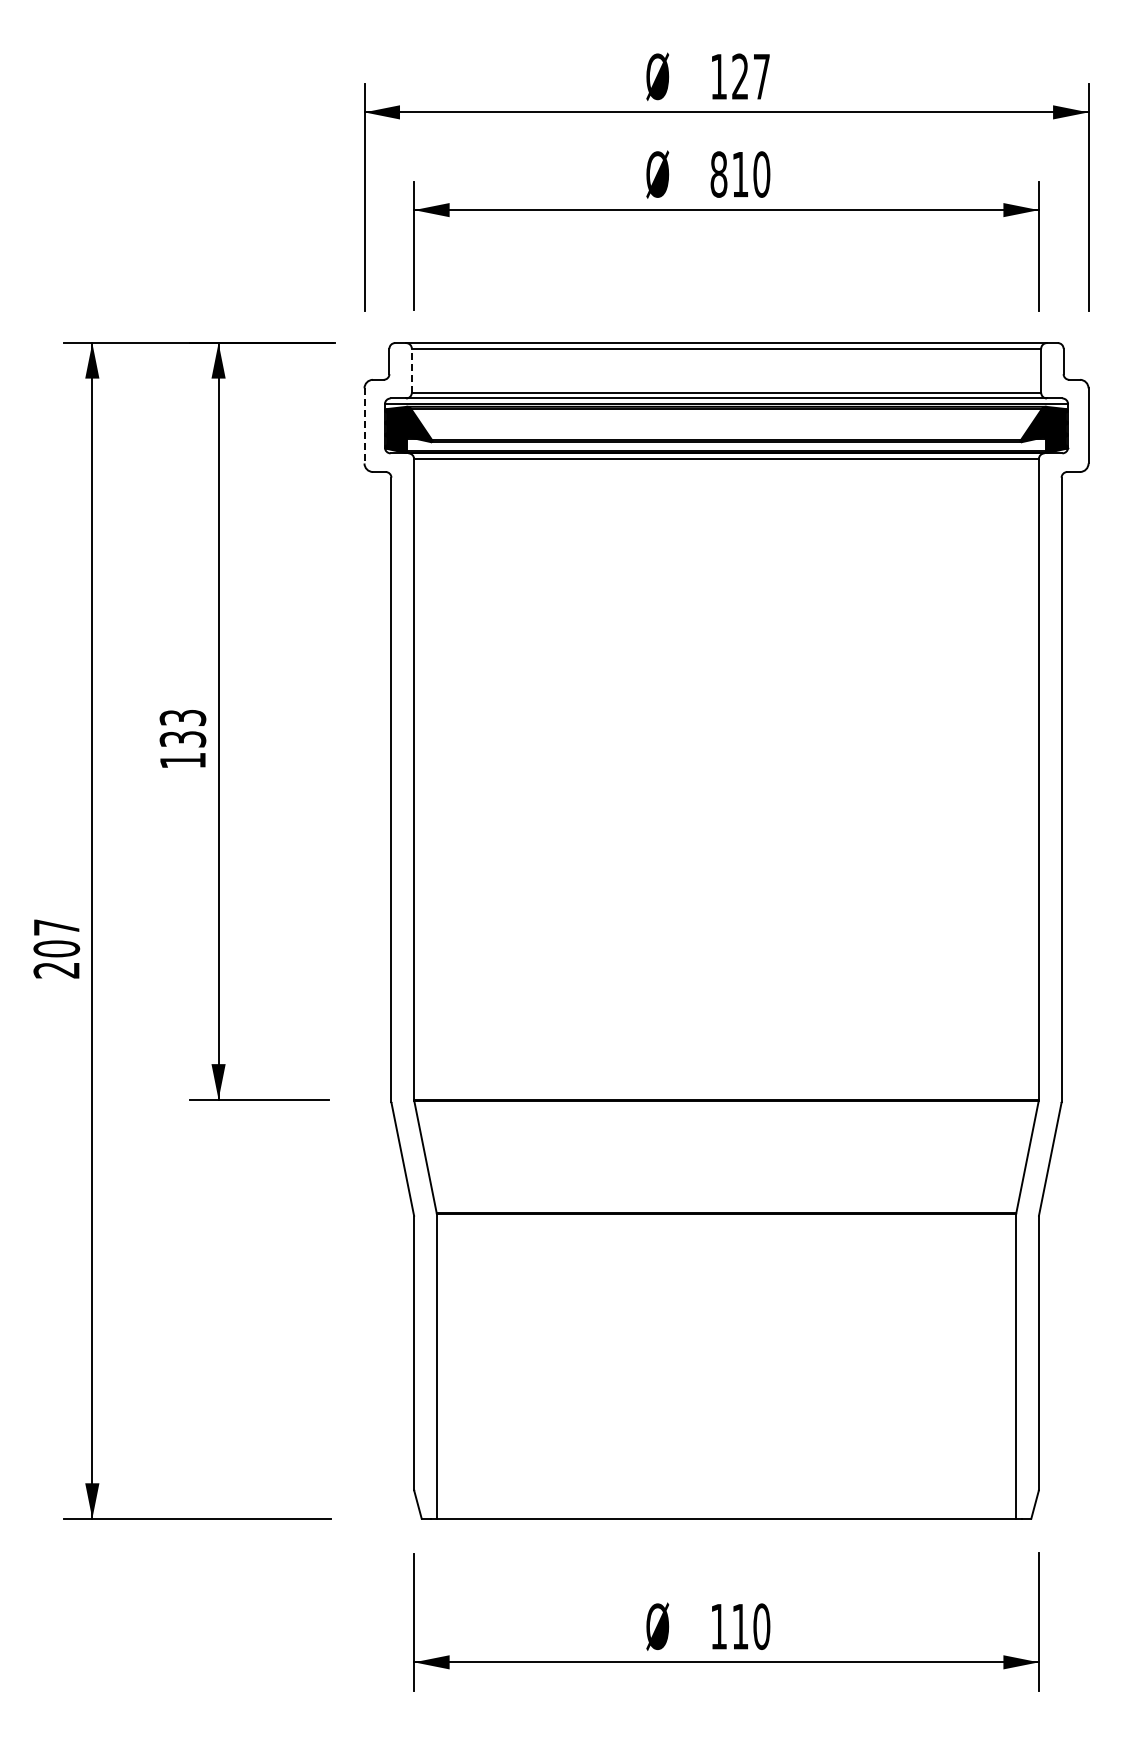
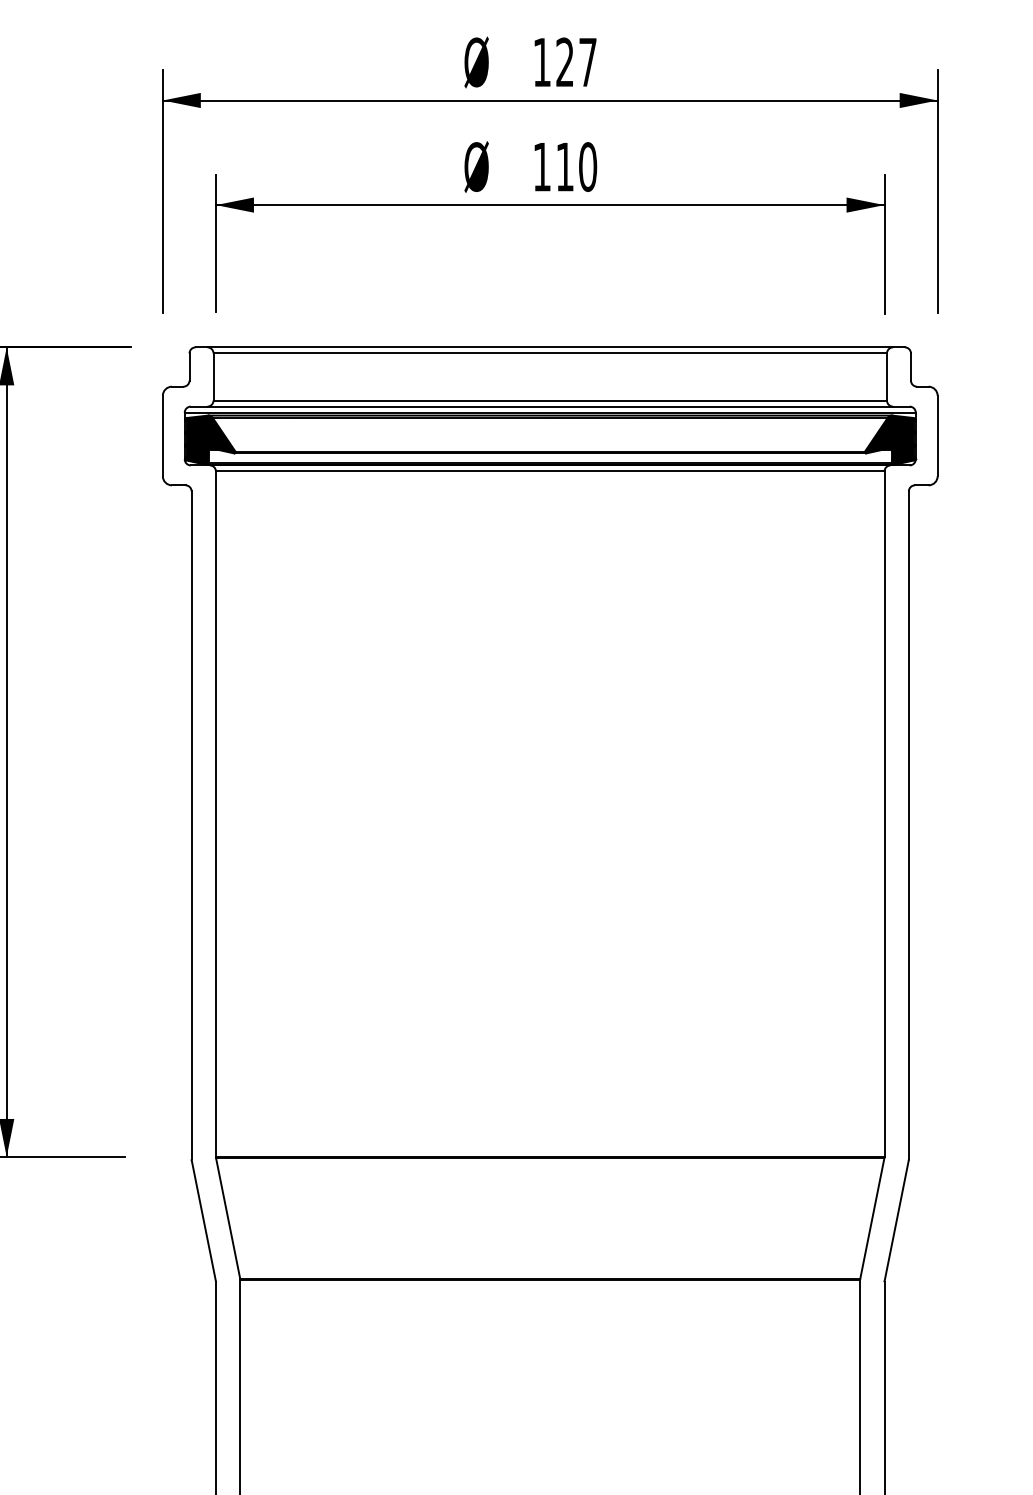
text: (718, 174) -> (541, 166), 810 -> 110
line: (411, 370) -> (213, 376), dashed -> solid
line: (364, 425) -> (162, 435), dashed -> solid

